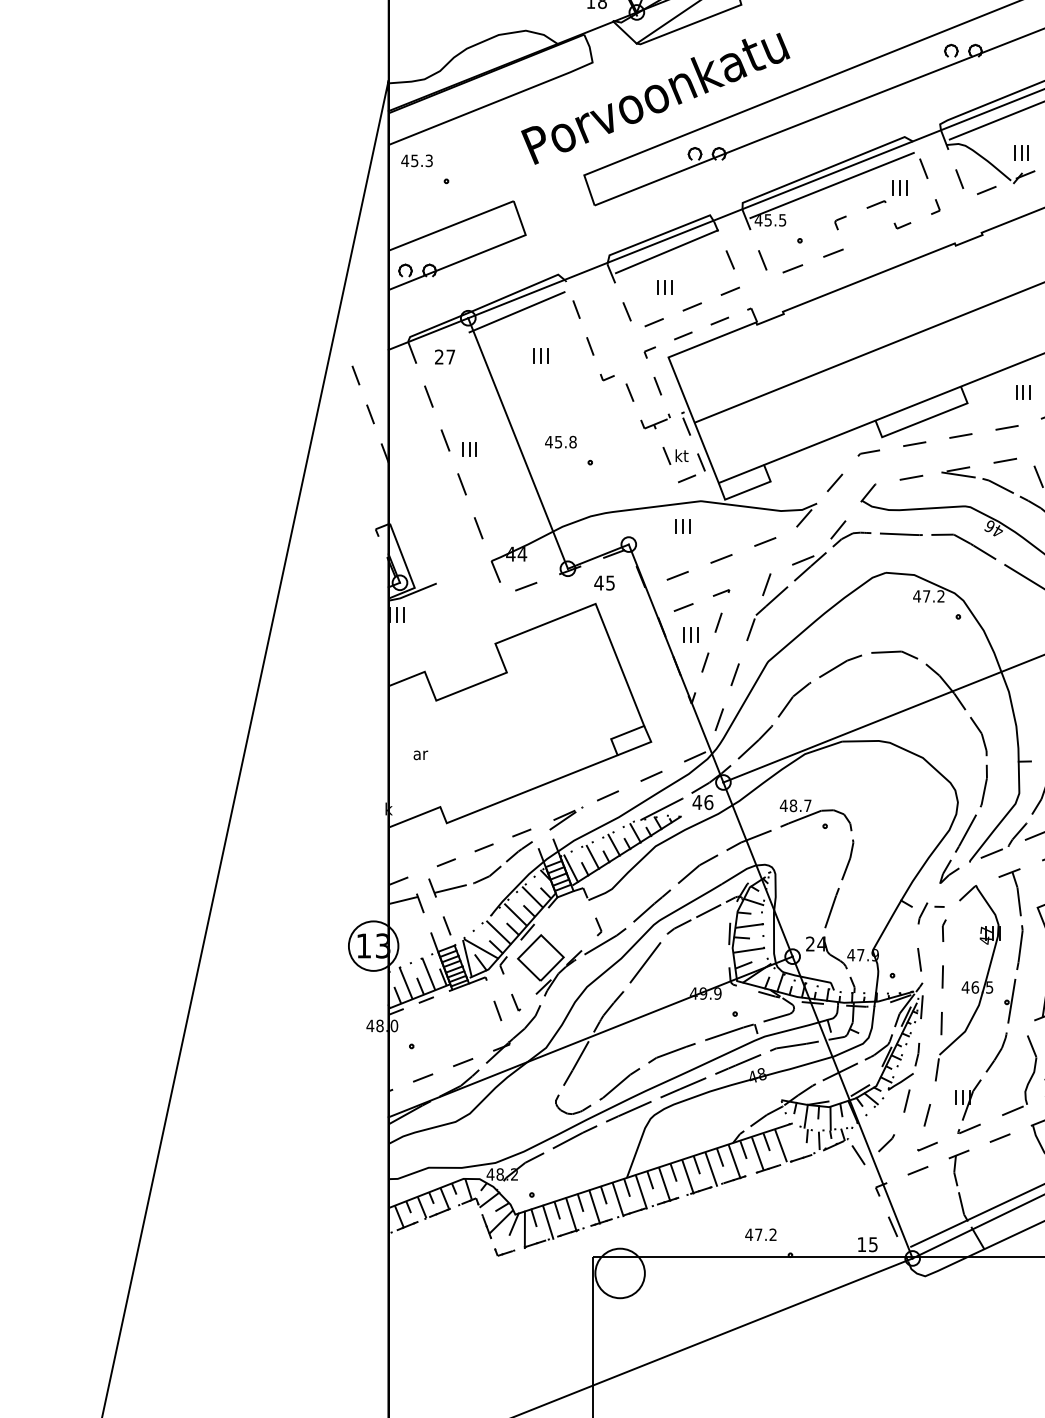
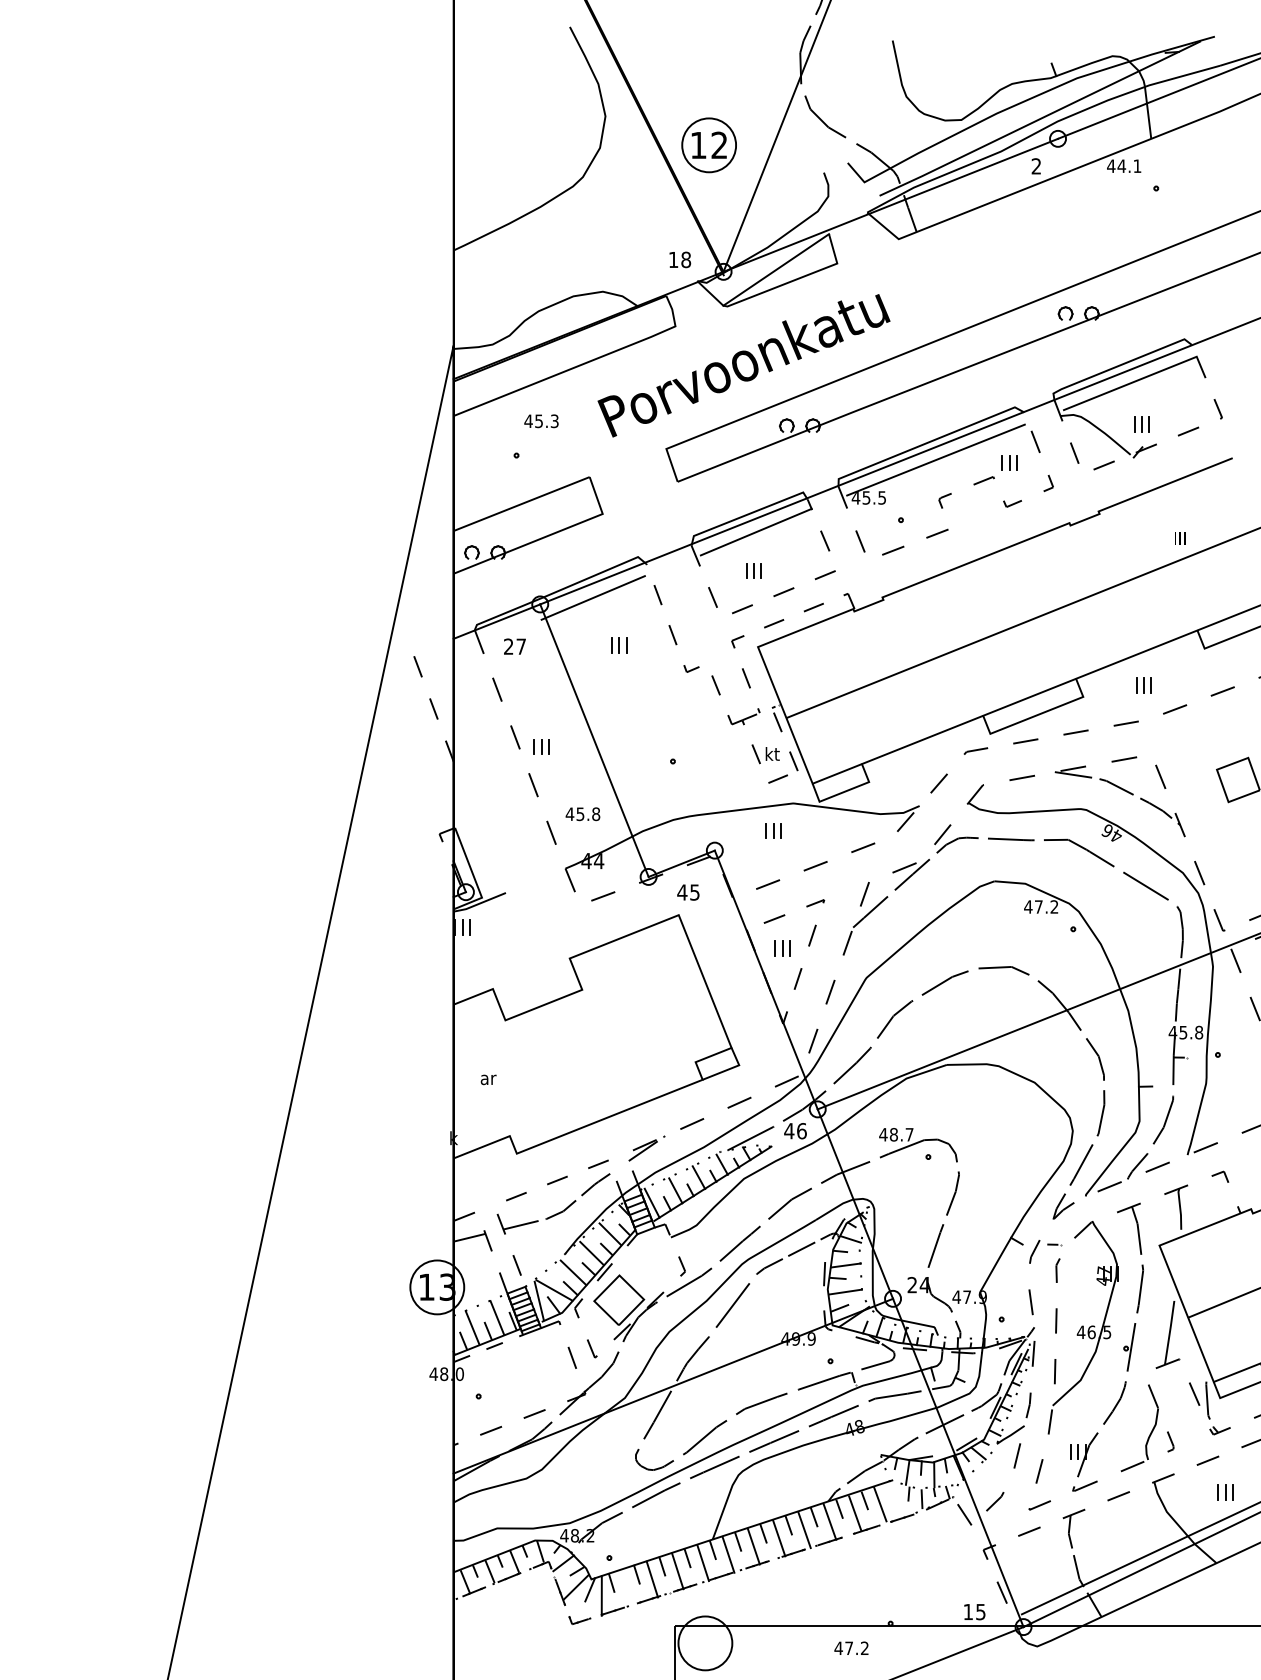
text: (417, 161) -> (541, 421), moved
text: (560, 442) -> (582, 814), moved
line: (547, 1222) -> (626, 1587), removed
text: (760, 1234) -> (851, 1647), moved

